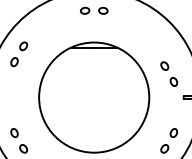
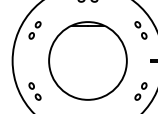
part: (168, 74) -> (140, 30), moved

